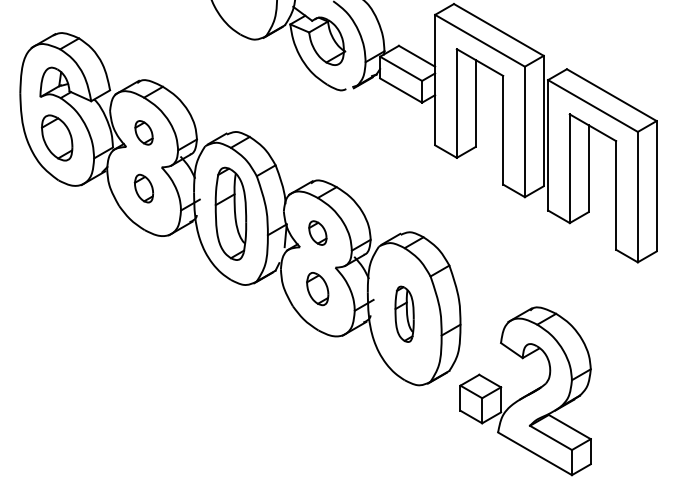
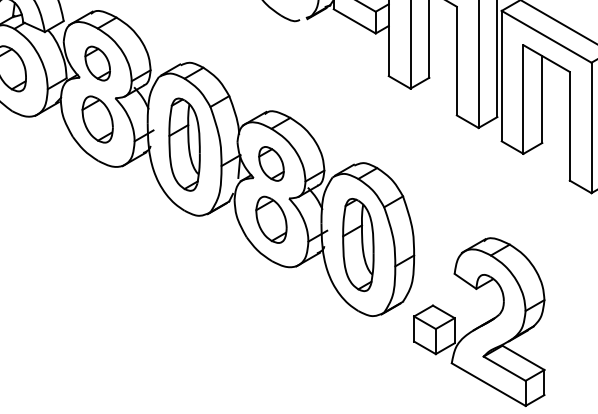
part: (143, 132) -> (97, 63), size x1.43
part: (143, 188) -> (97, 119), size x1.67
part: (317, 232) -> (271, 163), size x1.43
part: (317, 288) -> (271, 219), size x1.43
part: (404, 314) -> (358, 245), size x1.67

